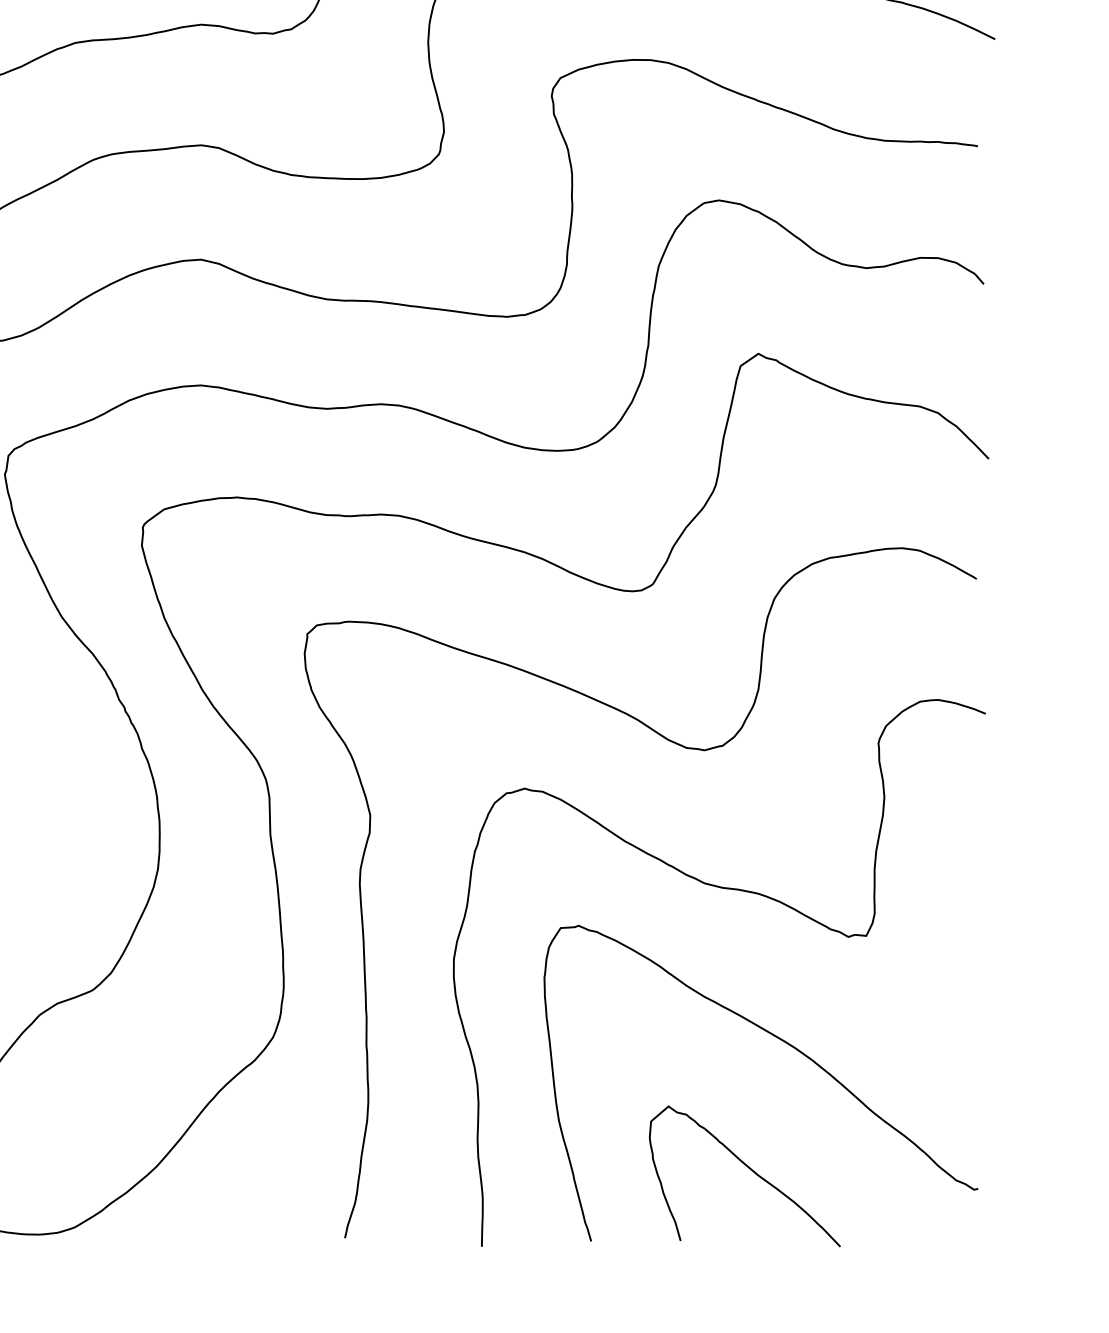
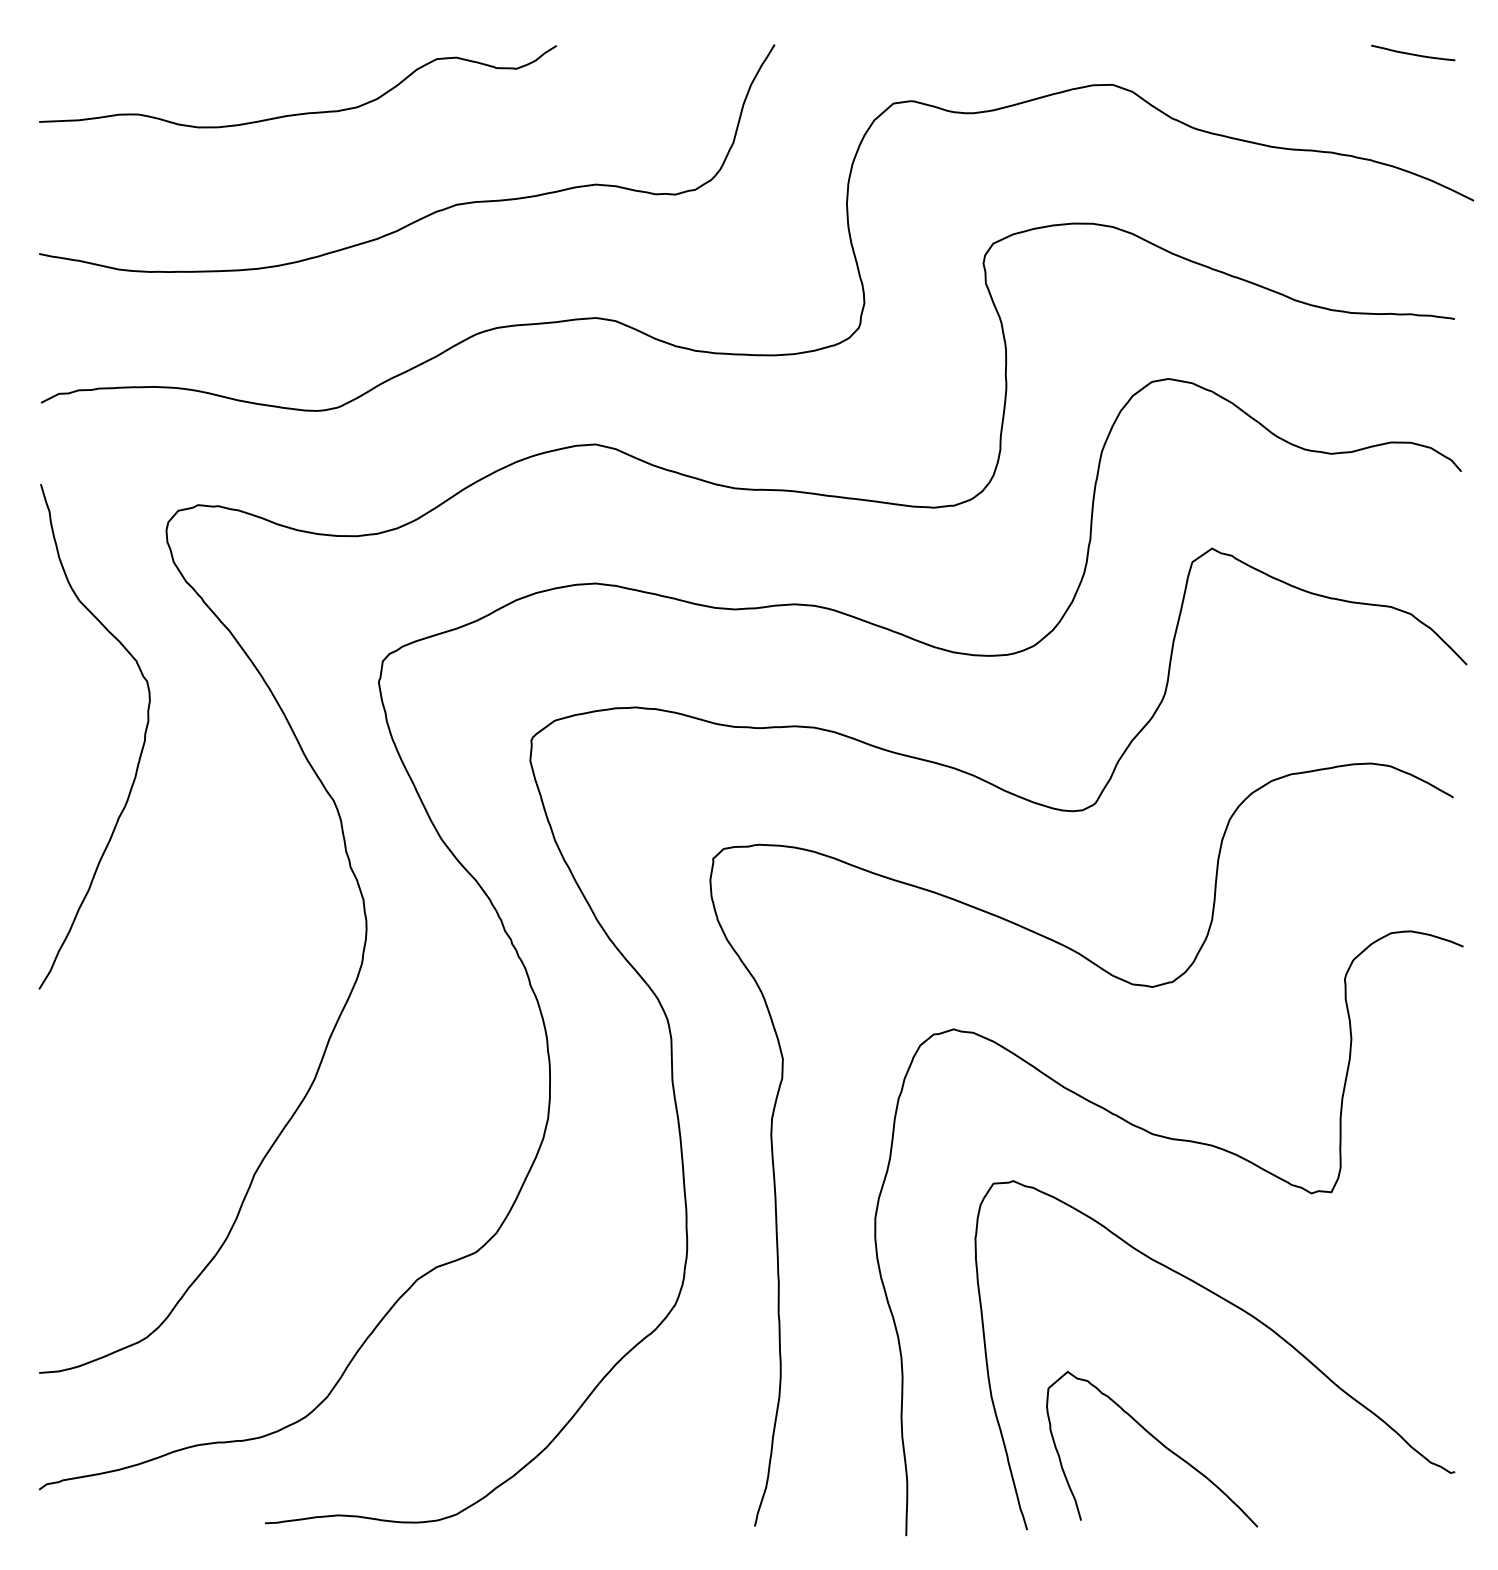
curve: (750, 1170) -> (1158, 1442), moved

